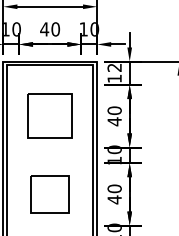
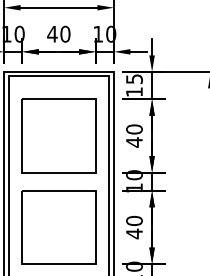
text: (114, 67) -> (134, 78), 12 -> 15
part: (49, 116) -> (58, 136), size x1.43
part: (49, 194) -> (58, 227), size x1.67

